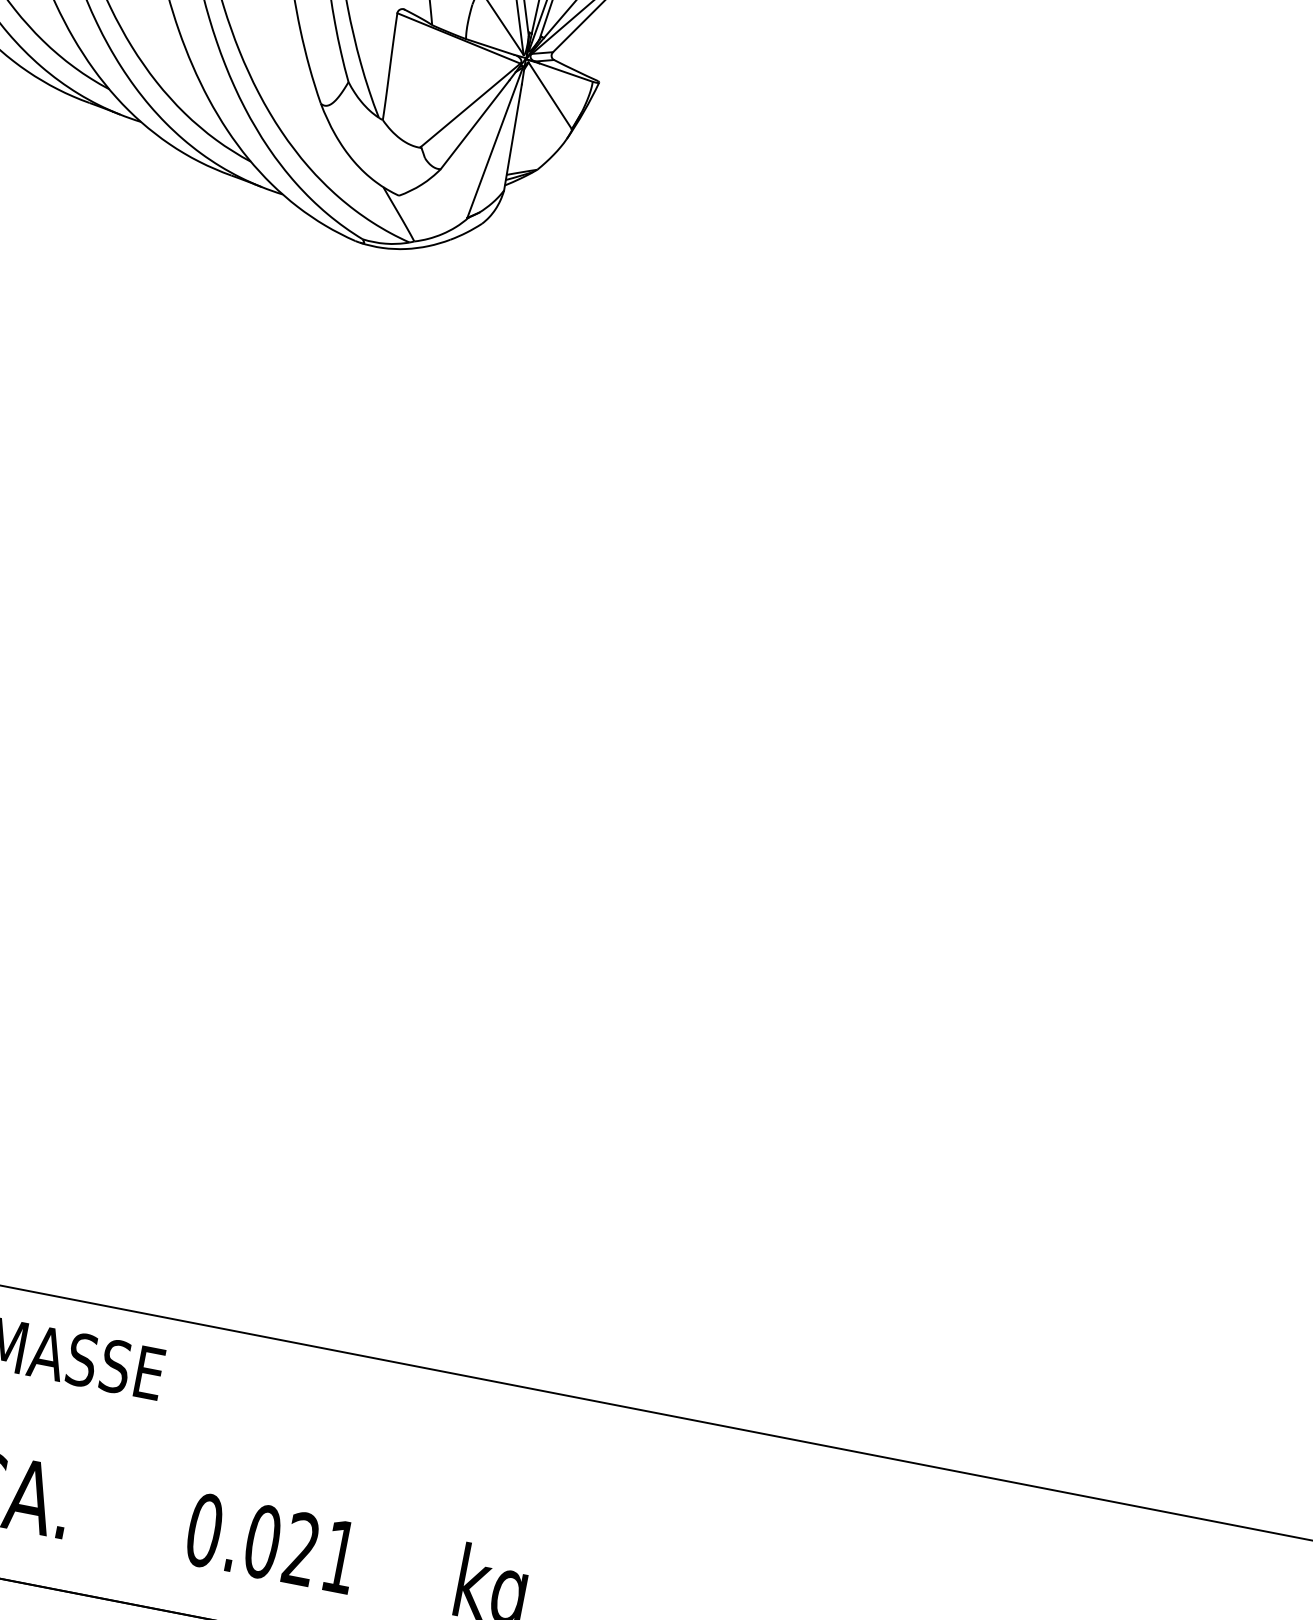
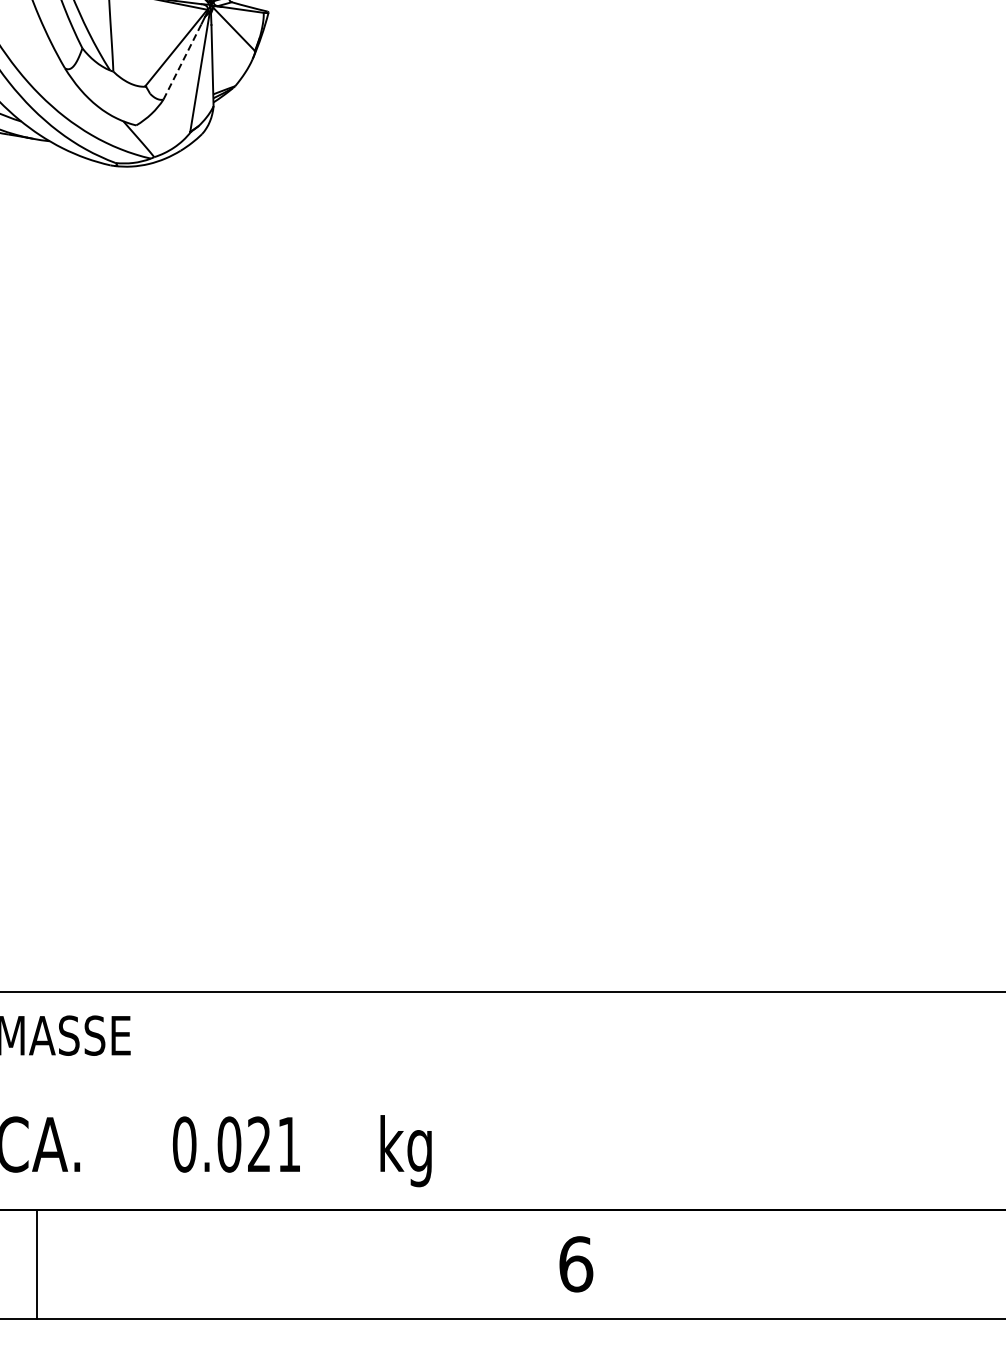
line: (475, 124) -> (182, 61), solid -> dashed

